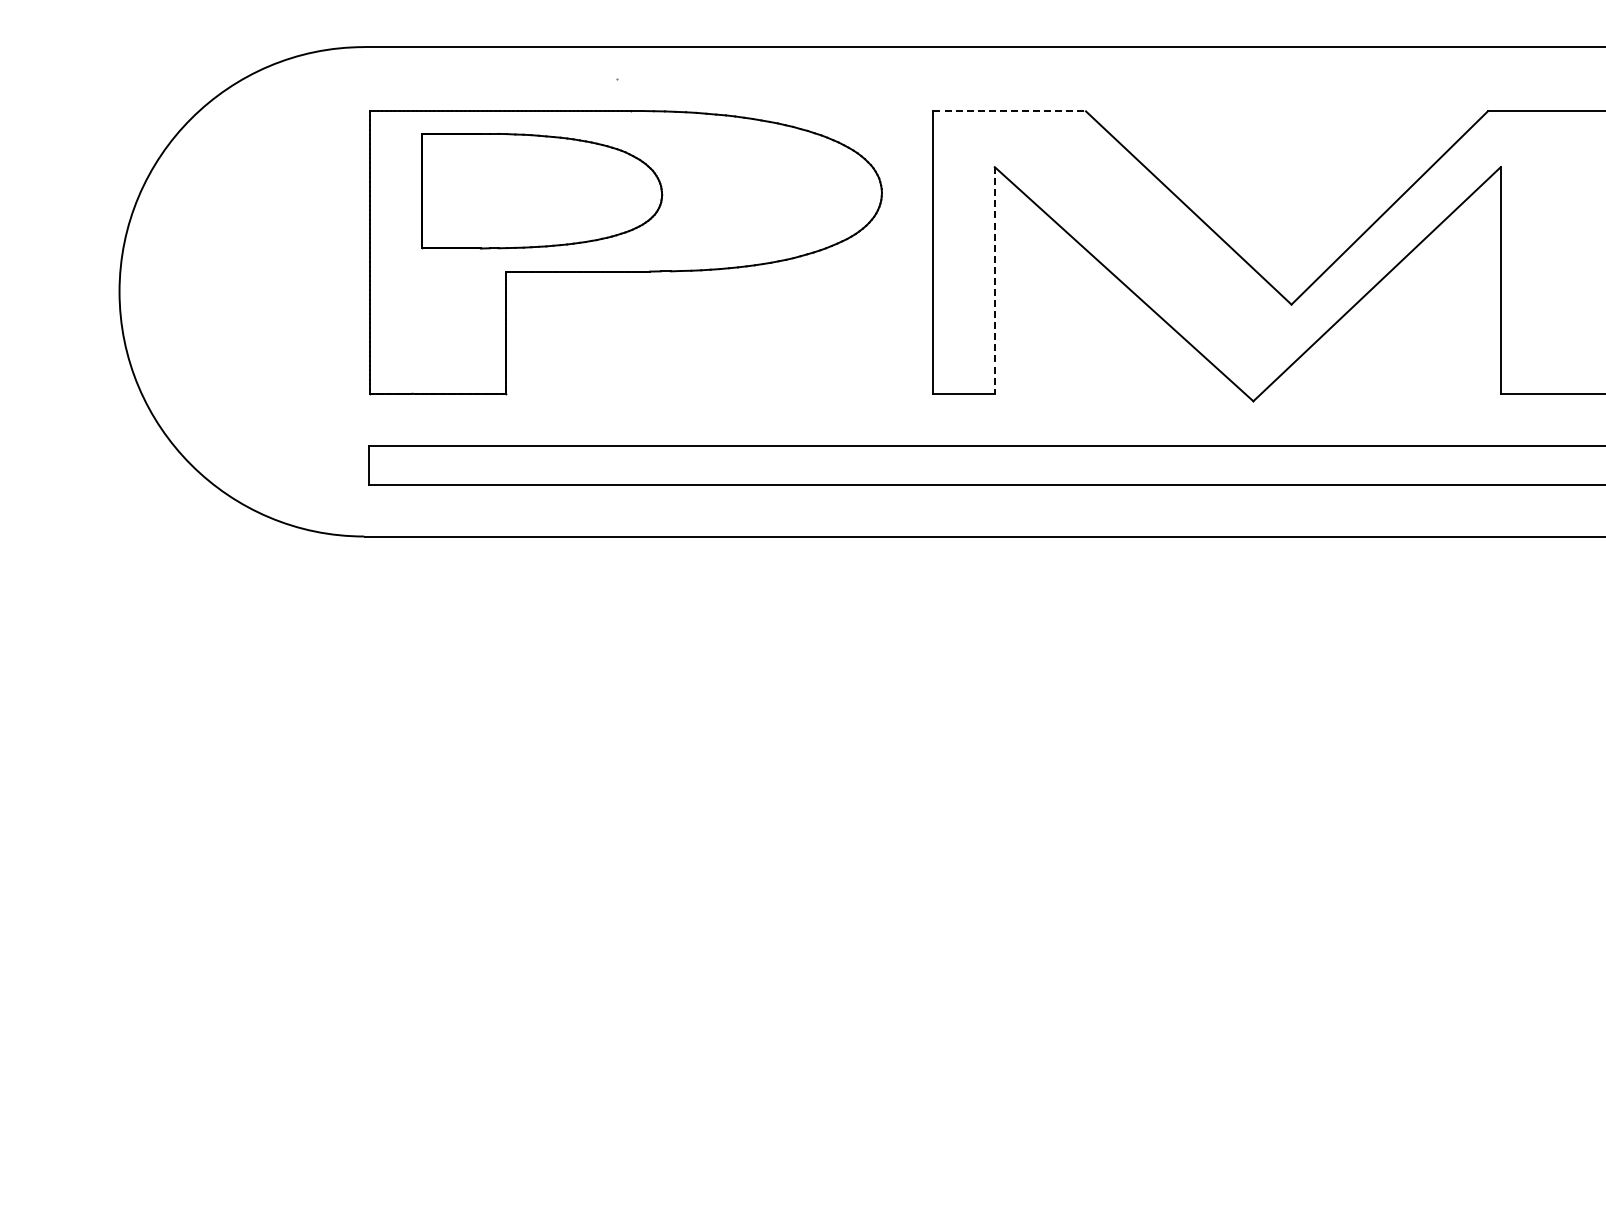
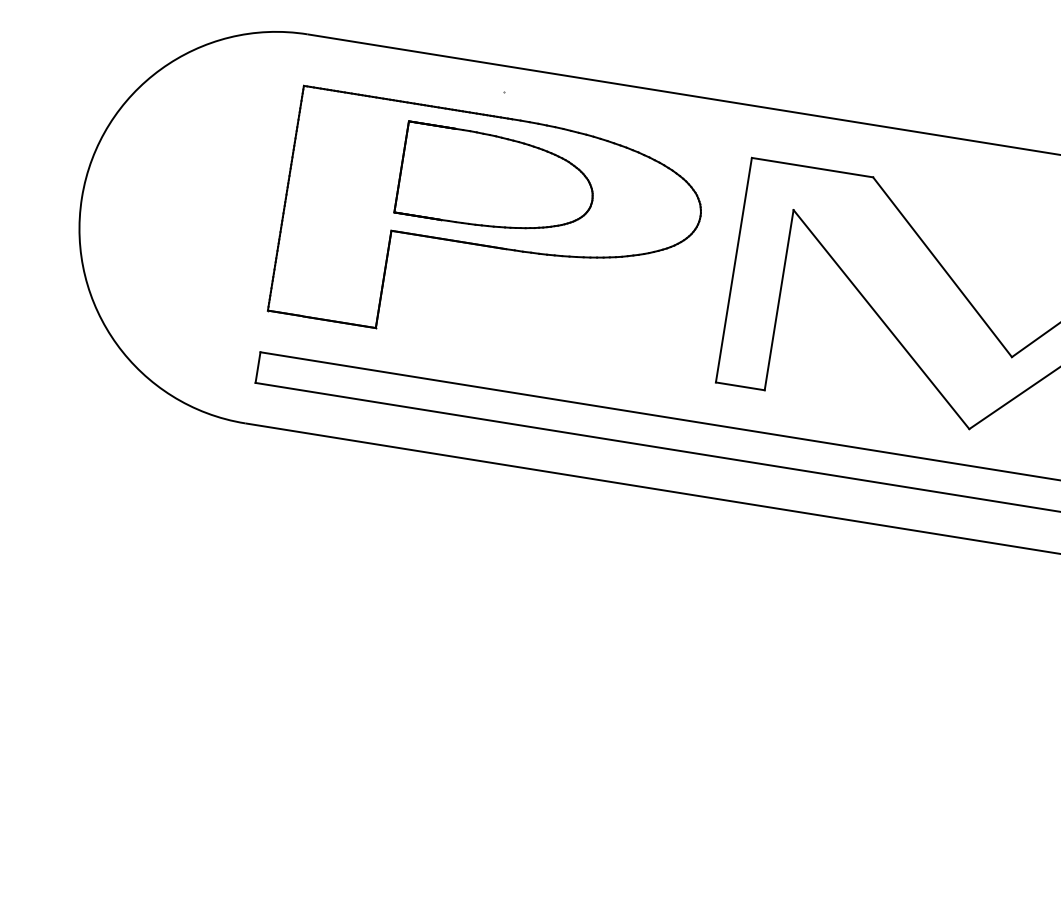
line: (1010, 111) -> (813, 167), dashed -> solid
part: (542, 191) -> (497, 182), moved
line: (994, 280) -> (778, 300), dashed -> solid

